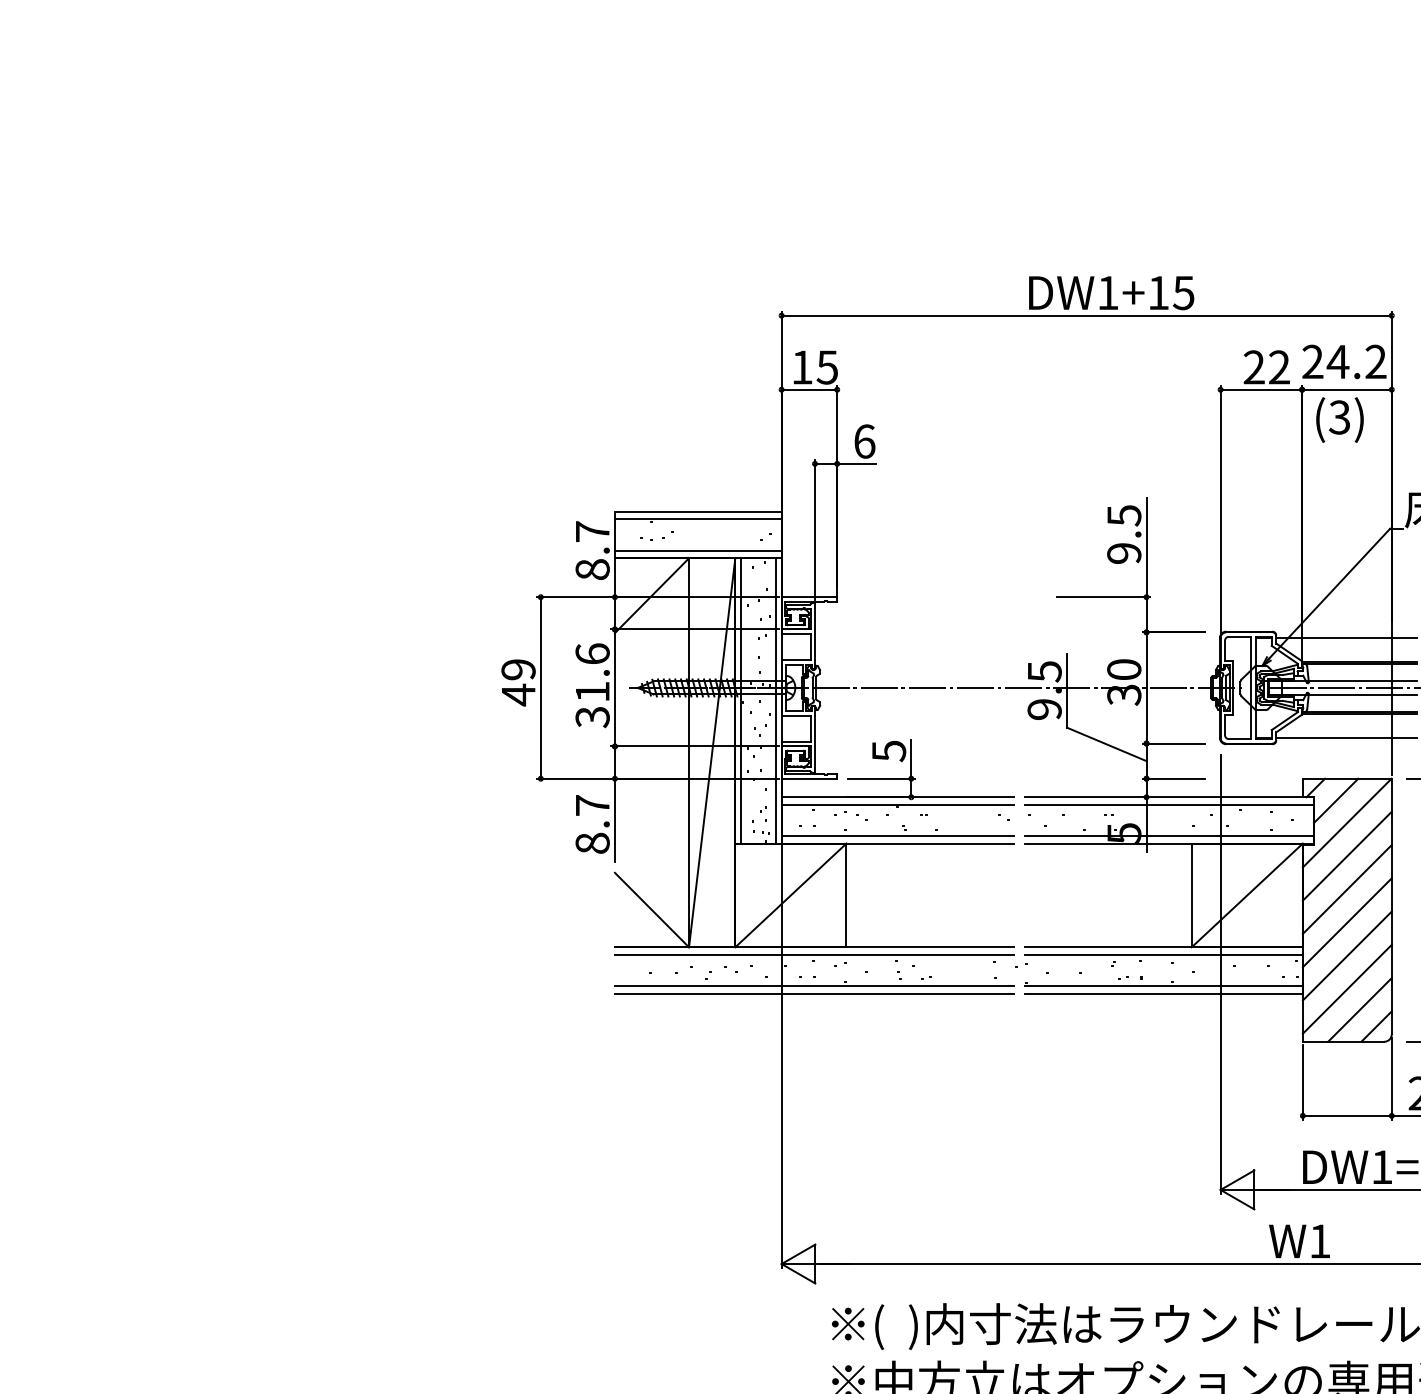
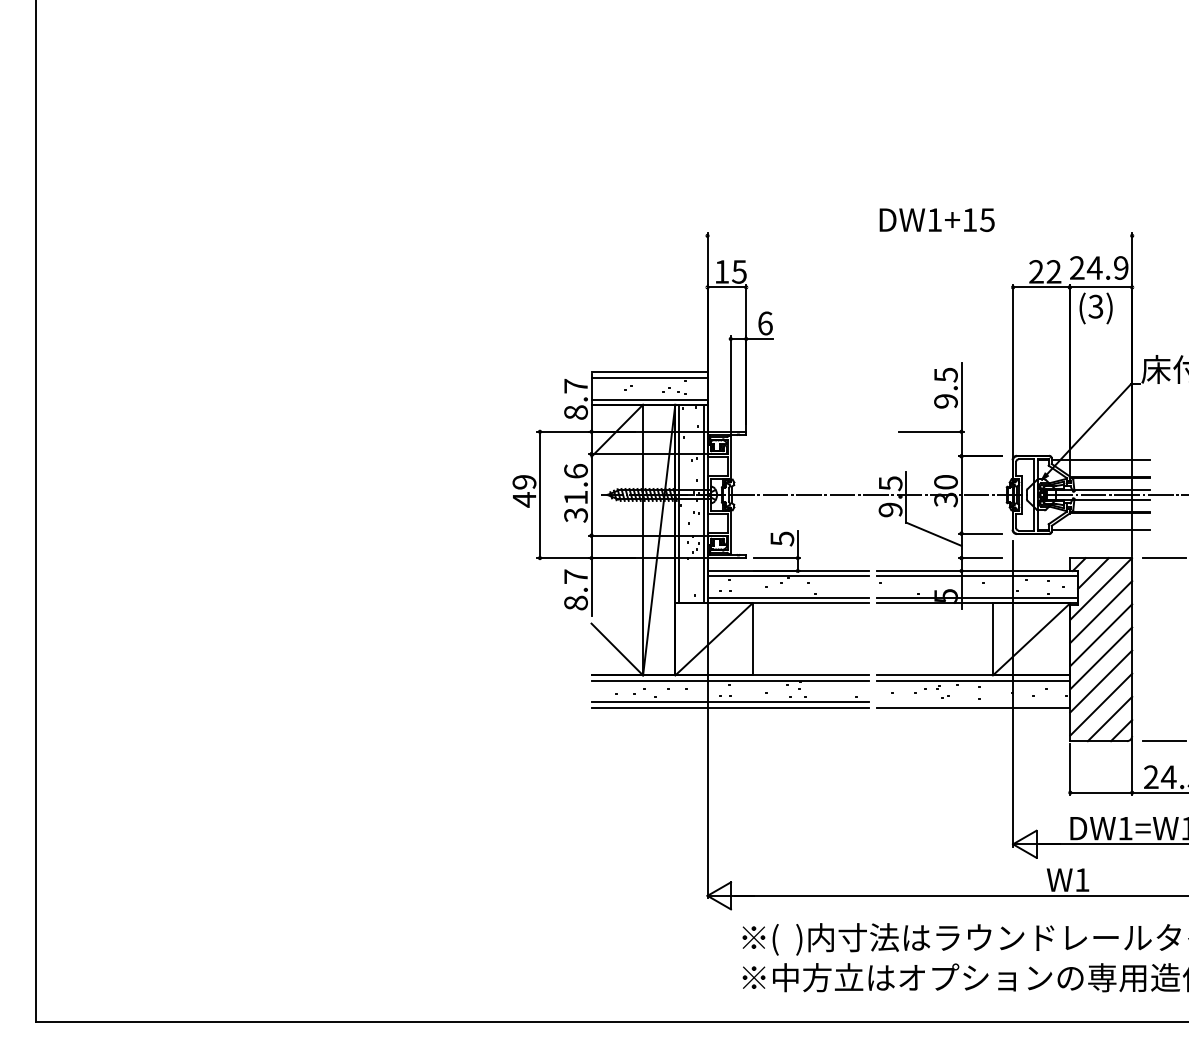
line: (1086, 315) -> (919, 235), removed
text: (1376, 361) -> (1121, 267), 24.2 -> 24.9
line: (1163, 986) -> (973, 702), removed

